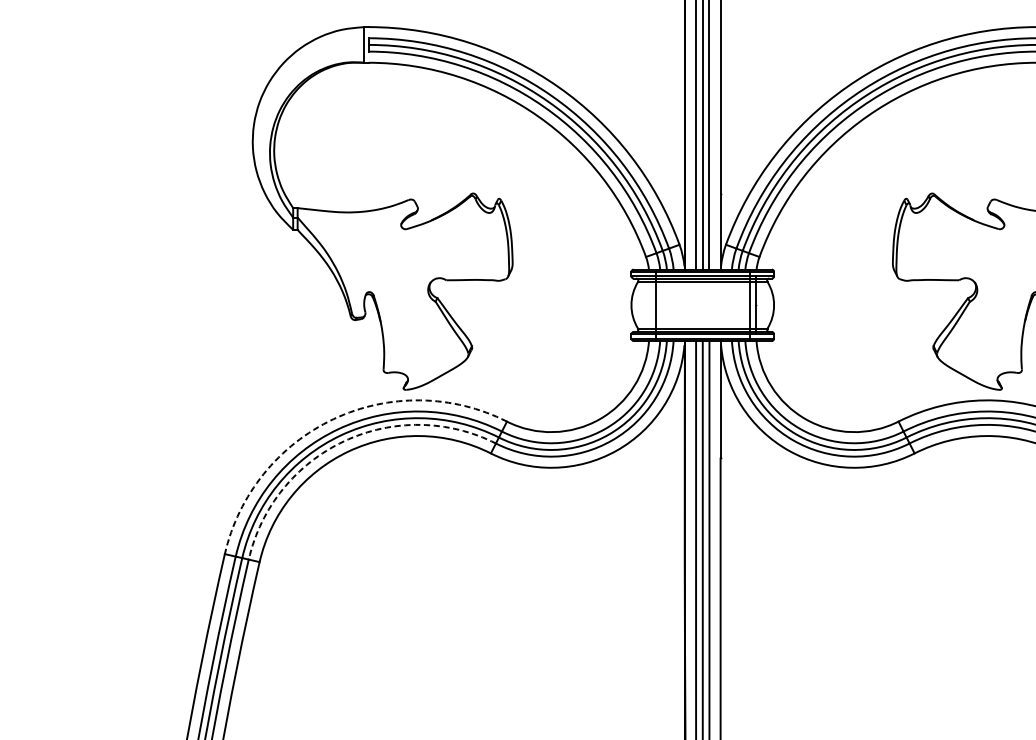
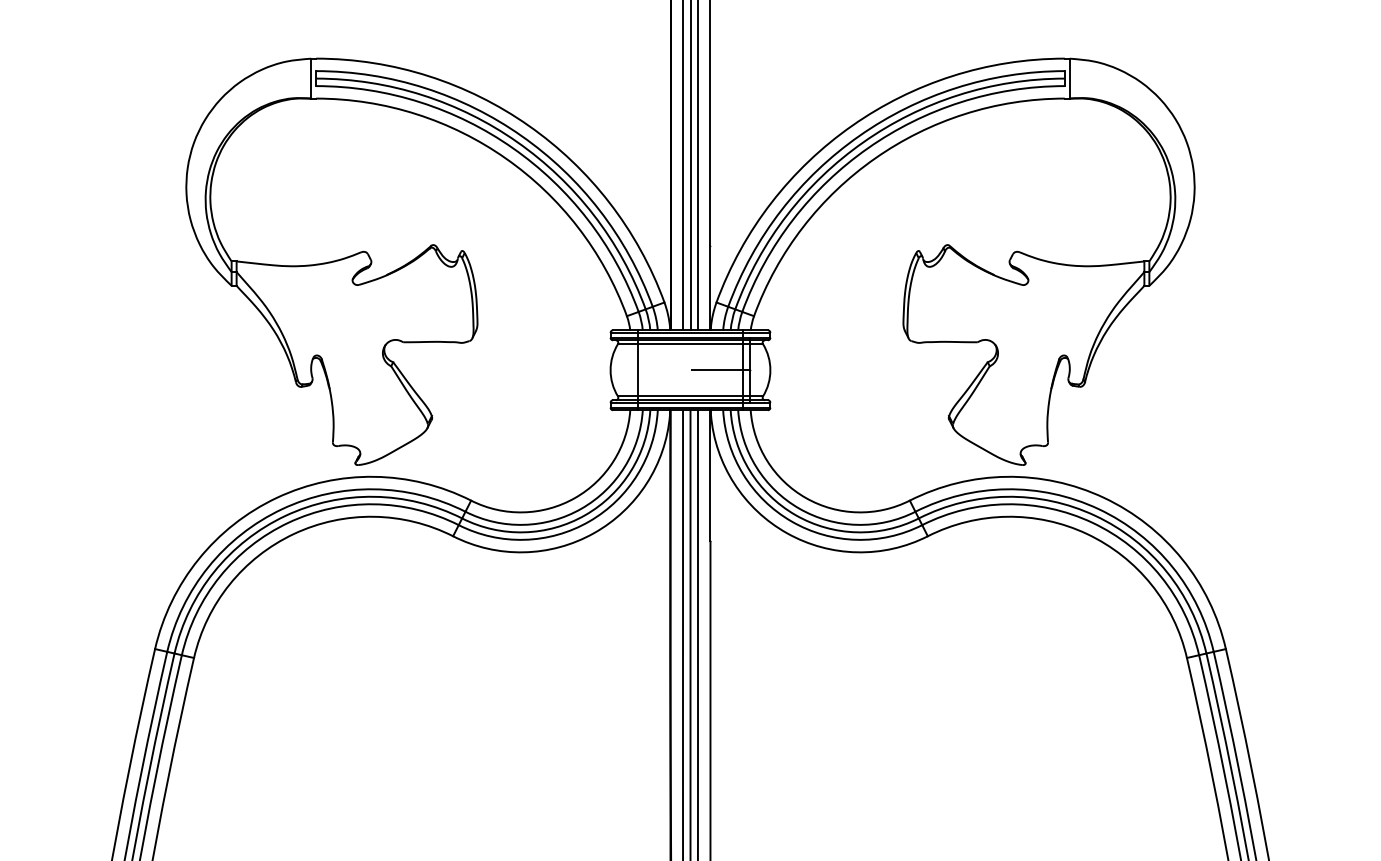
line: (729, 305) -> (720, 370), added
arc: (333, 418) -> (276, 497), dashed -> solid
arc: (343, 441) -> (288, 522), dashed -> solid

